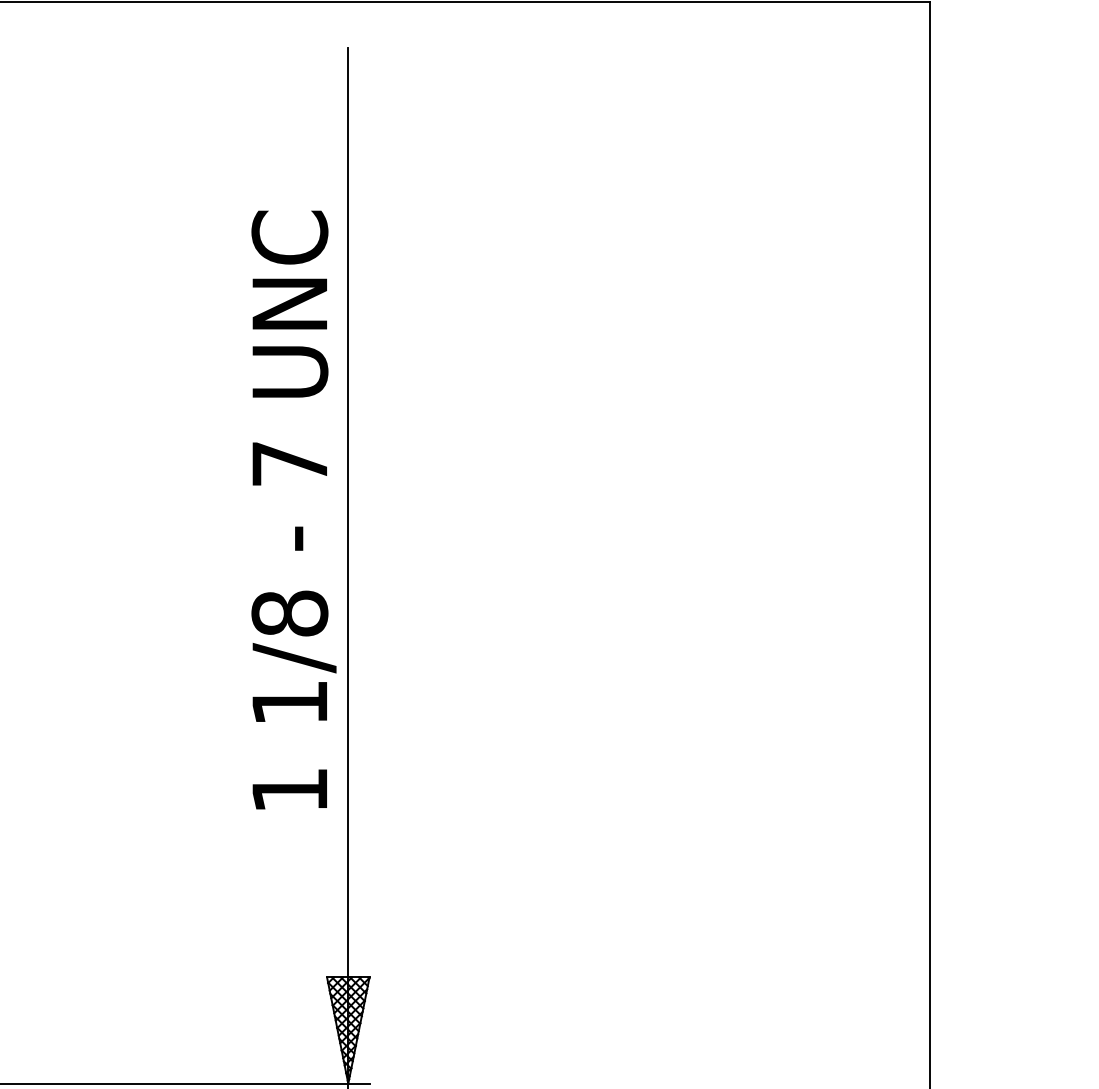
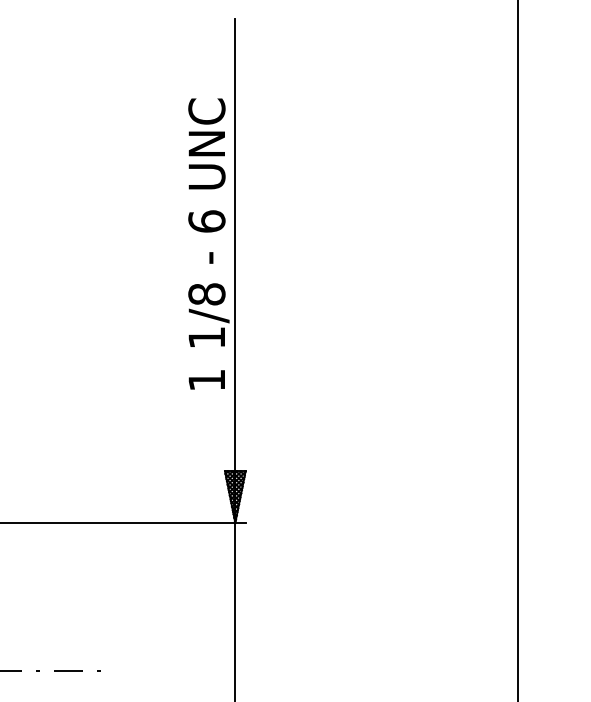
text: (289, 463) -> (206, 221), 7 -> 6

